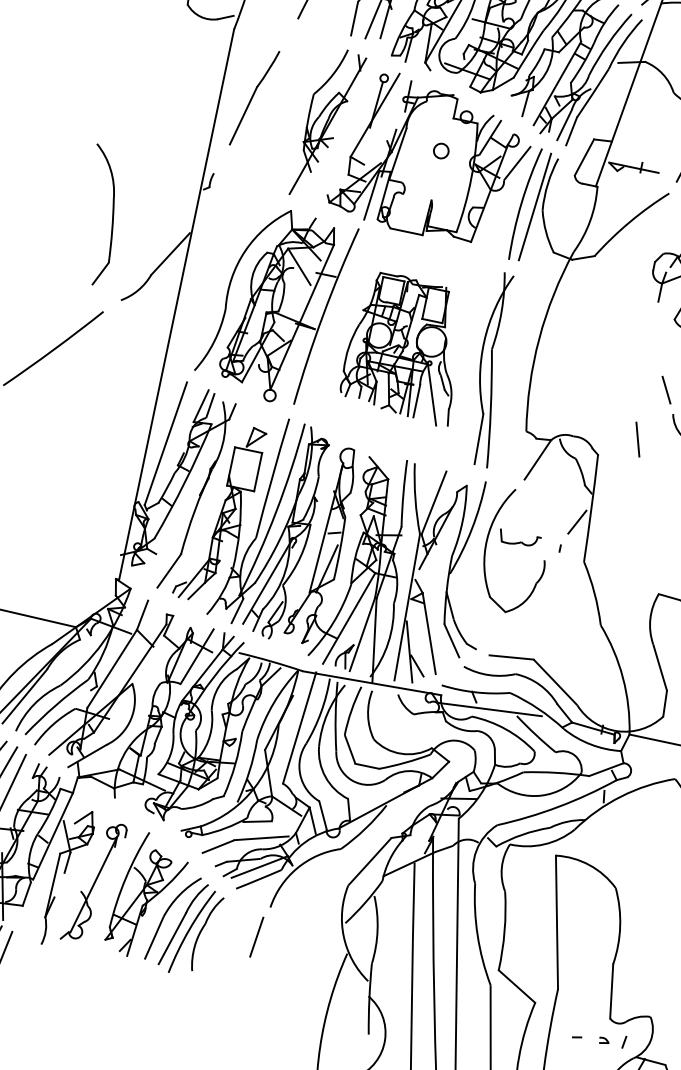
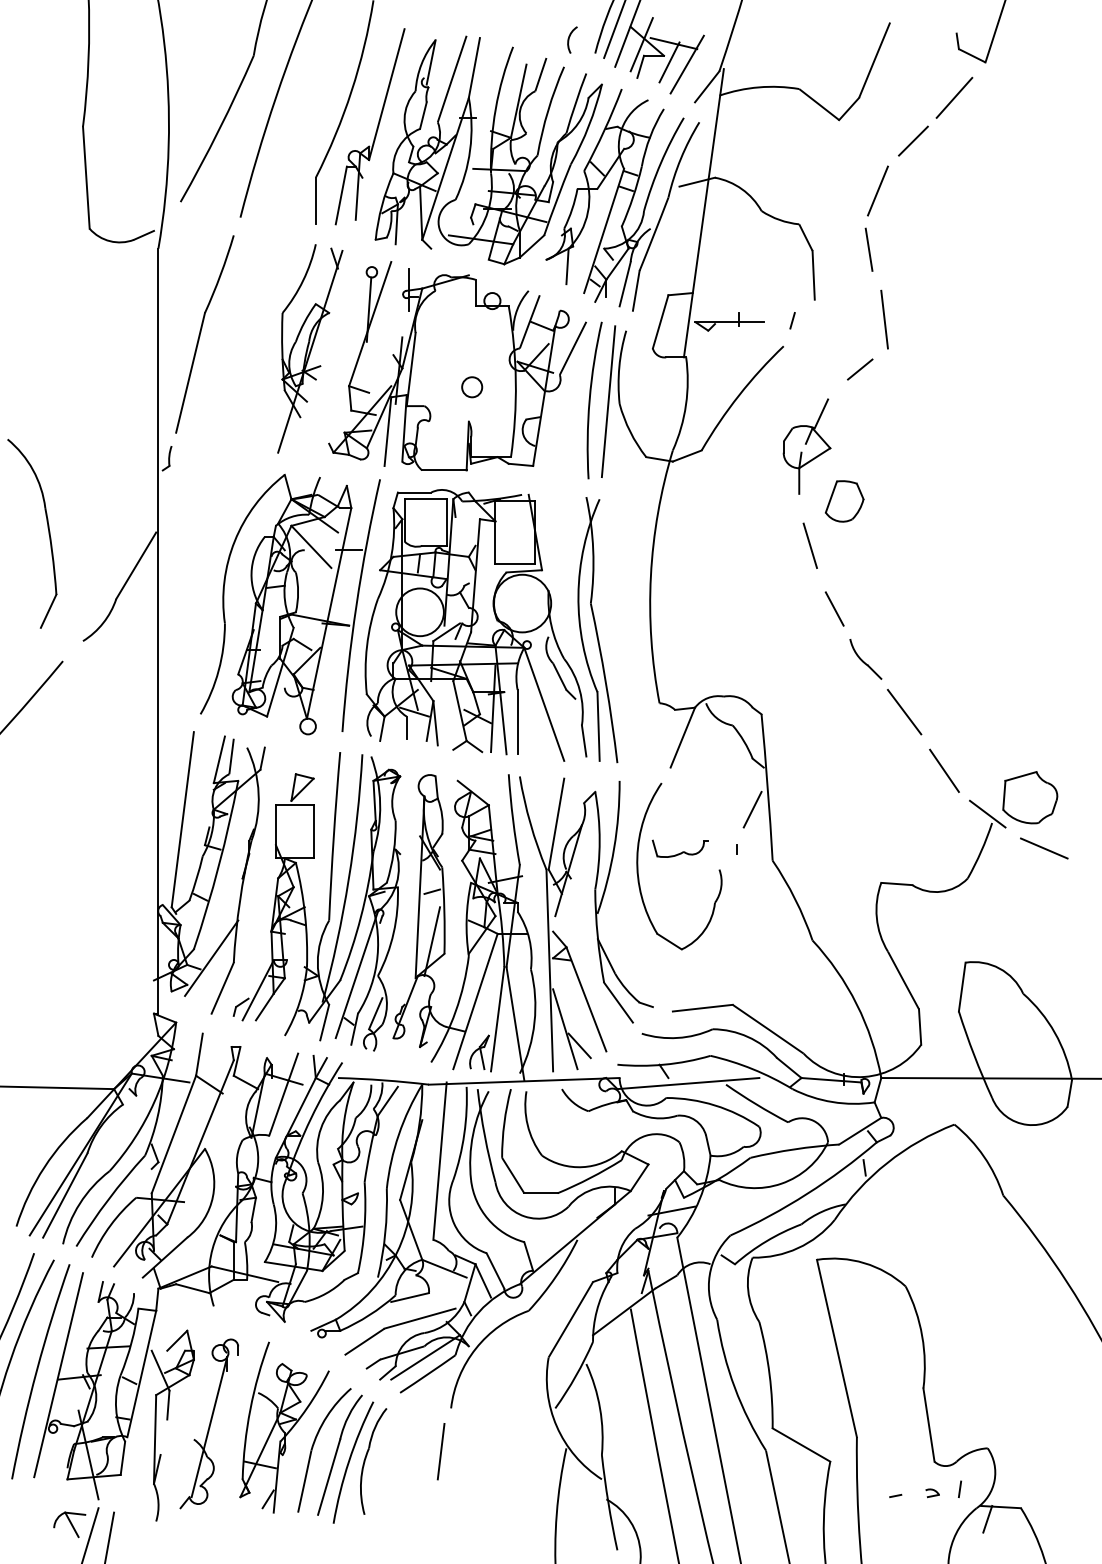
part: (254, 97) -> (204, 334), size x1.43
circle: (441, 151) -> (472, 387), moved
part: (405, 348) -> (475, 625), size x1.43
line: (637, 439) -> (809, 545), moved
line: (165, 547) -> (211, 957), added

